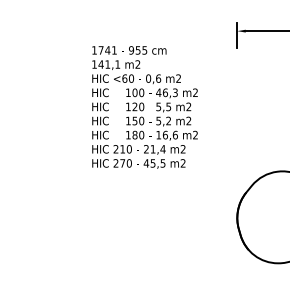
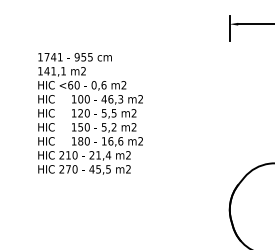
text: (144, 107) -> (90, 113), moved

